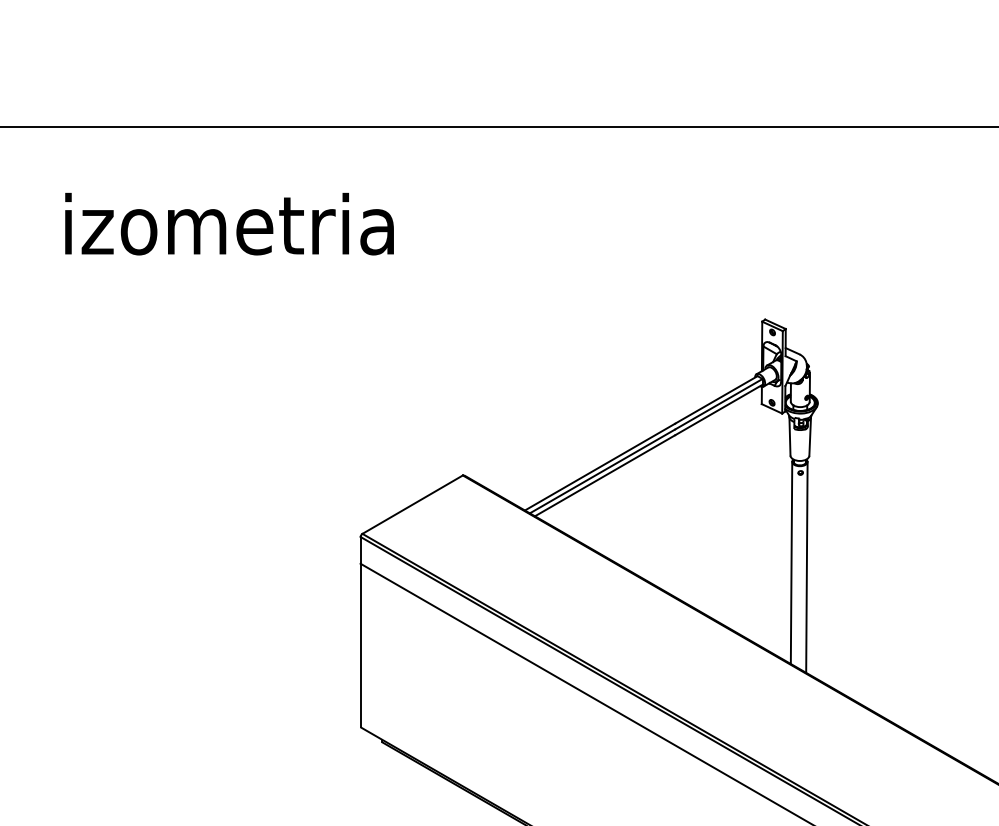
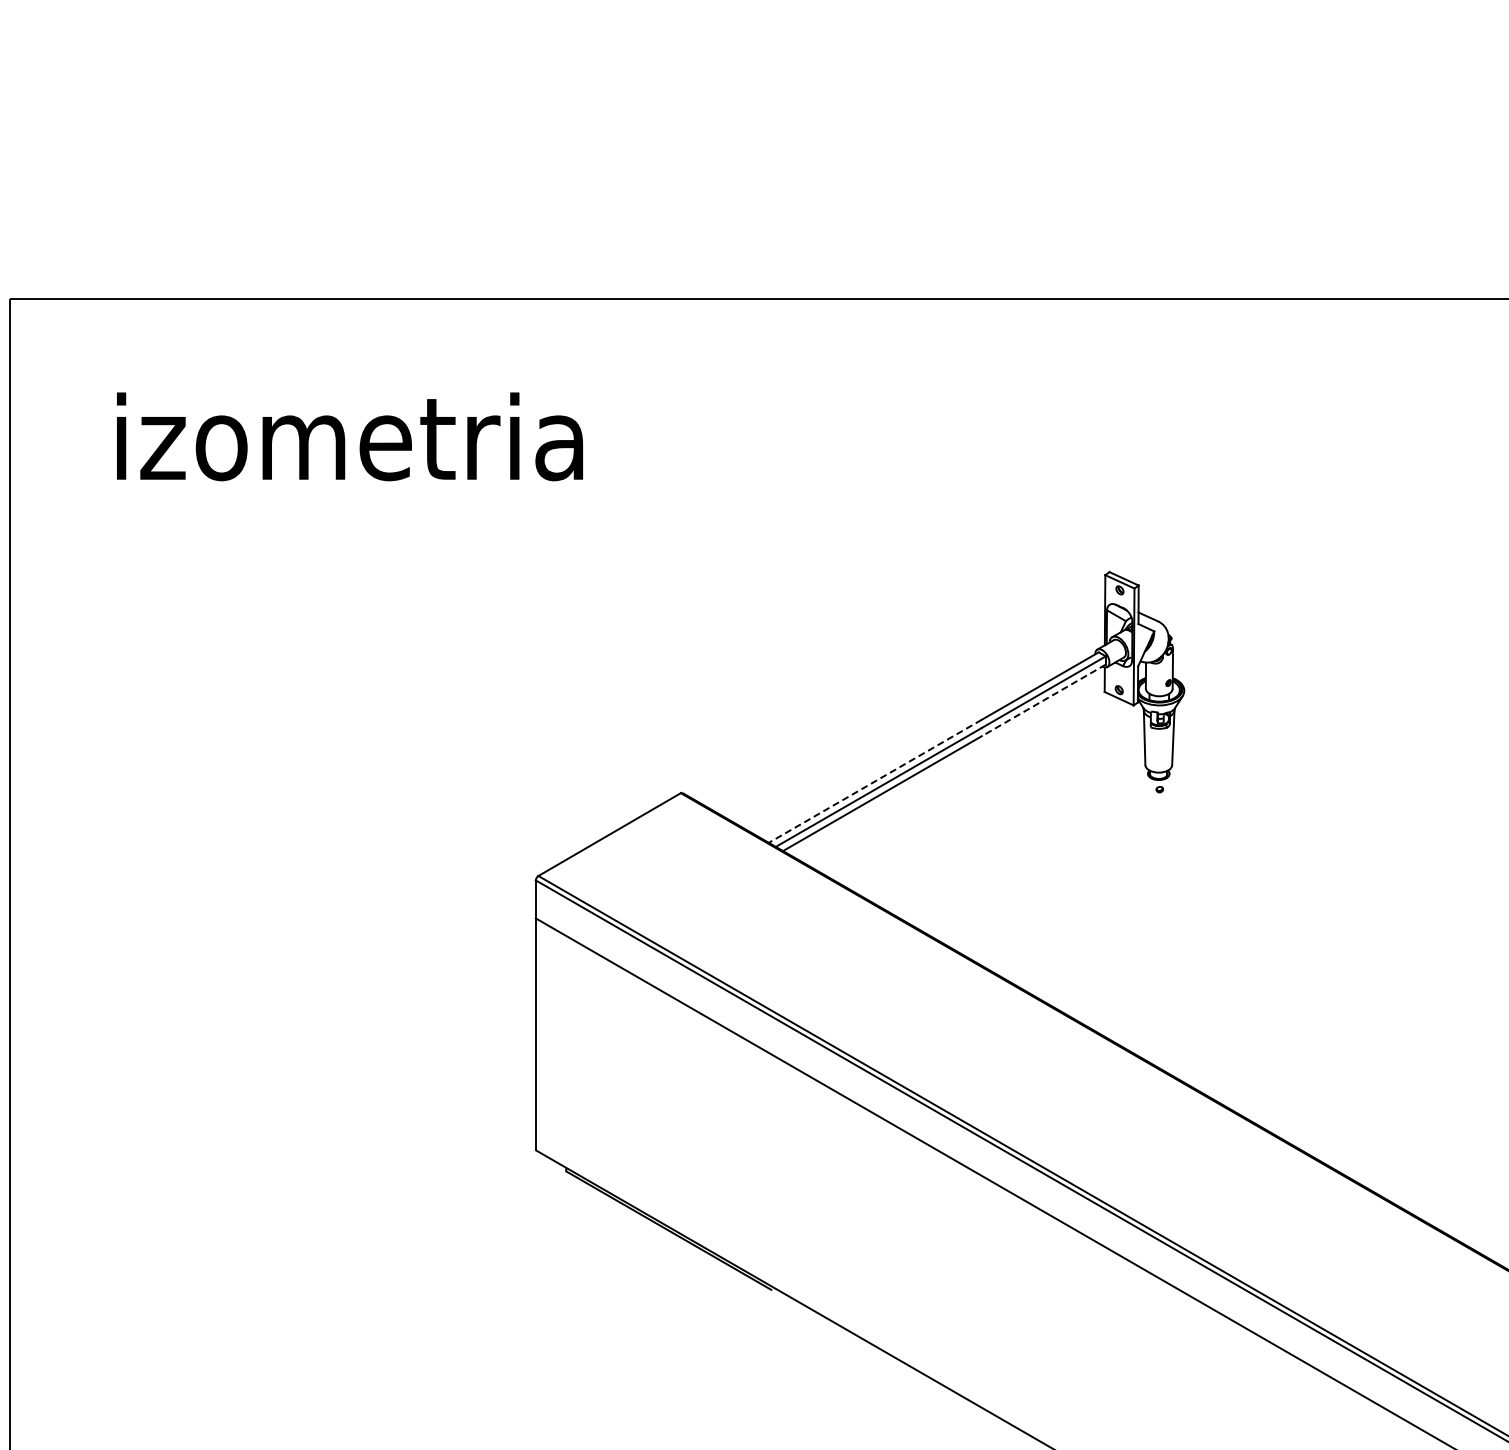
line: (718, 410) -> (1043, 700), solid -> dashed
line: (600, 467) -> (875, 781), solid -> dashed
line: (791, 562) -> (1146, 916), removed
line: (806, 567) -> (1168, 923), removed

